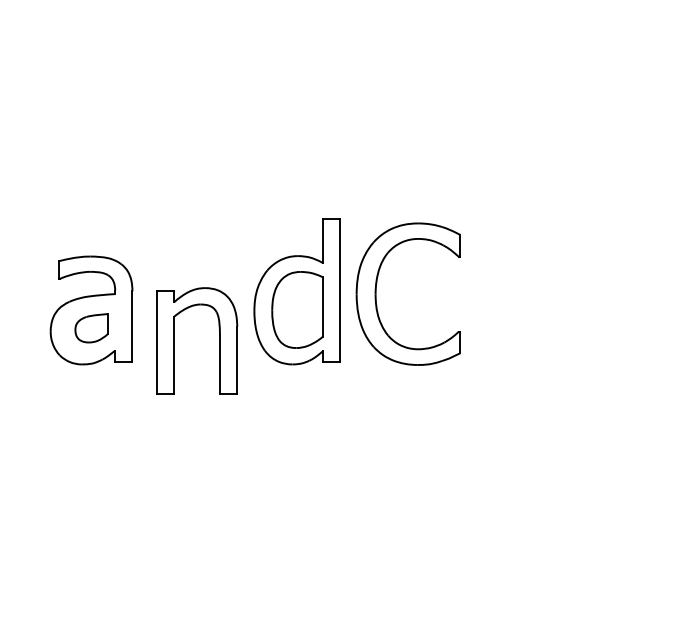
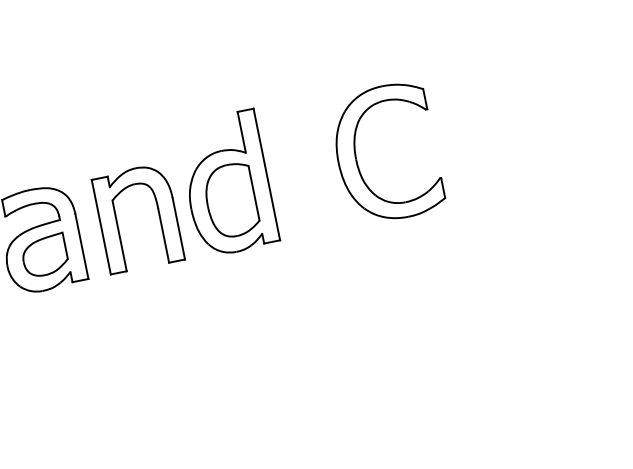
part: (376, 293) -> (356, 158), moved
part: (91, 328) -> (44, 256), size x1.43
part: (219, 340) -> (158, 213), moved

